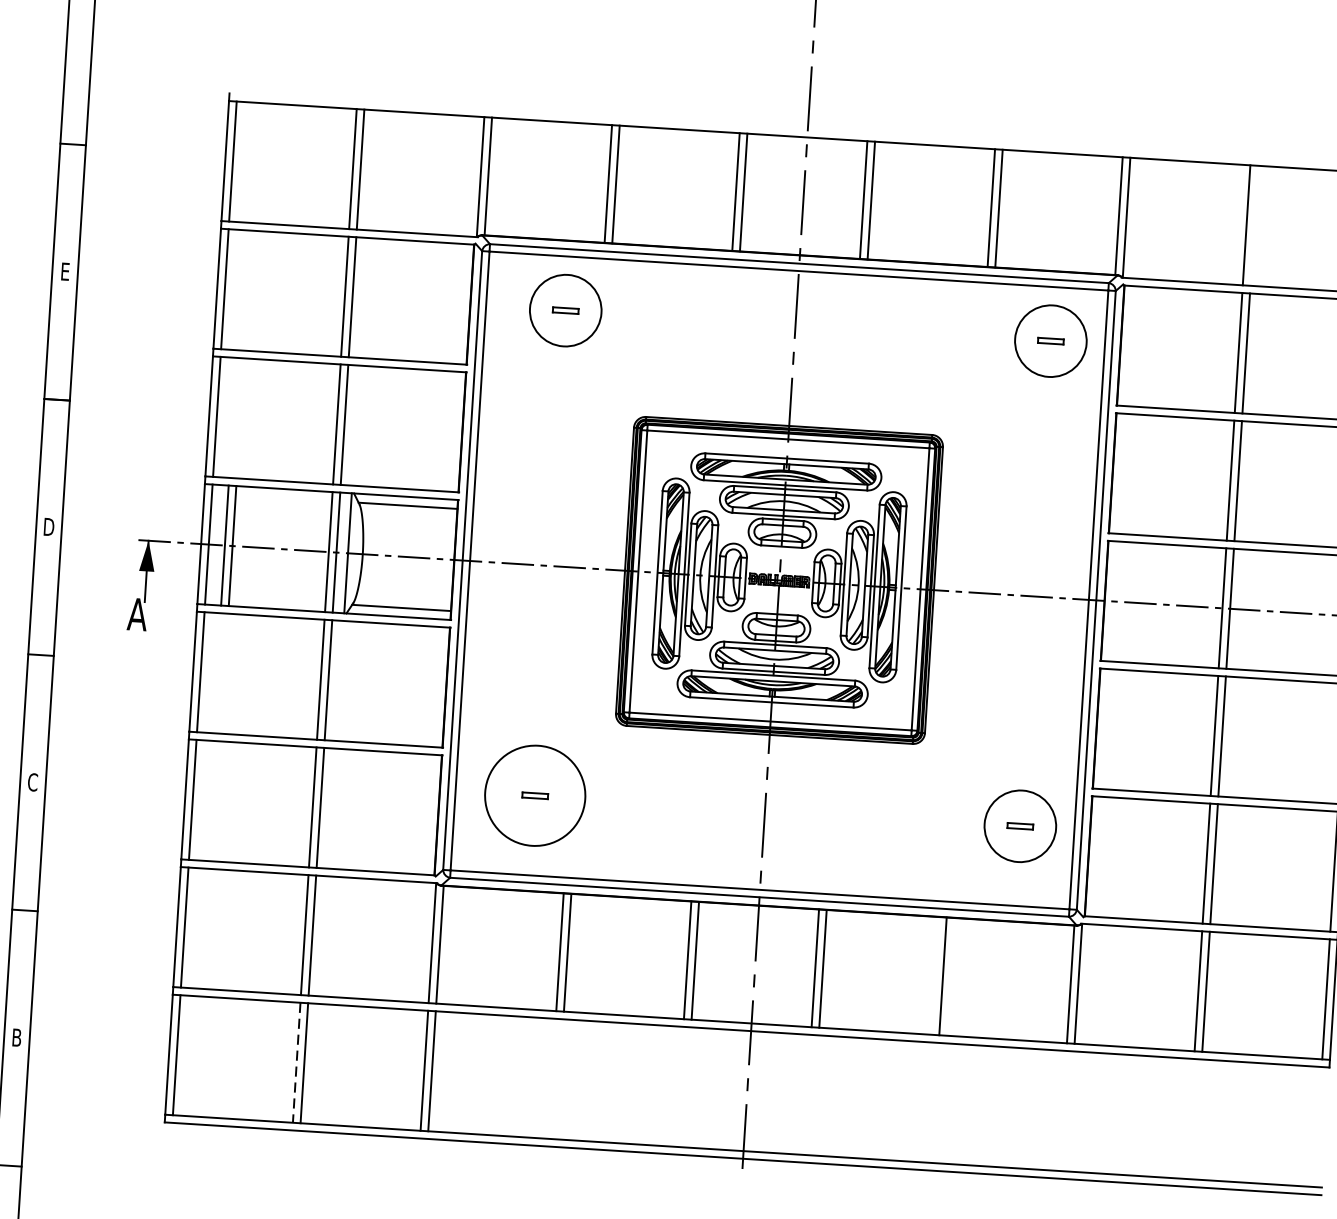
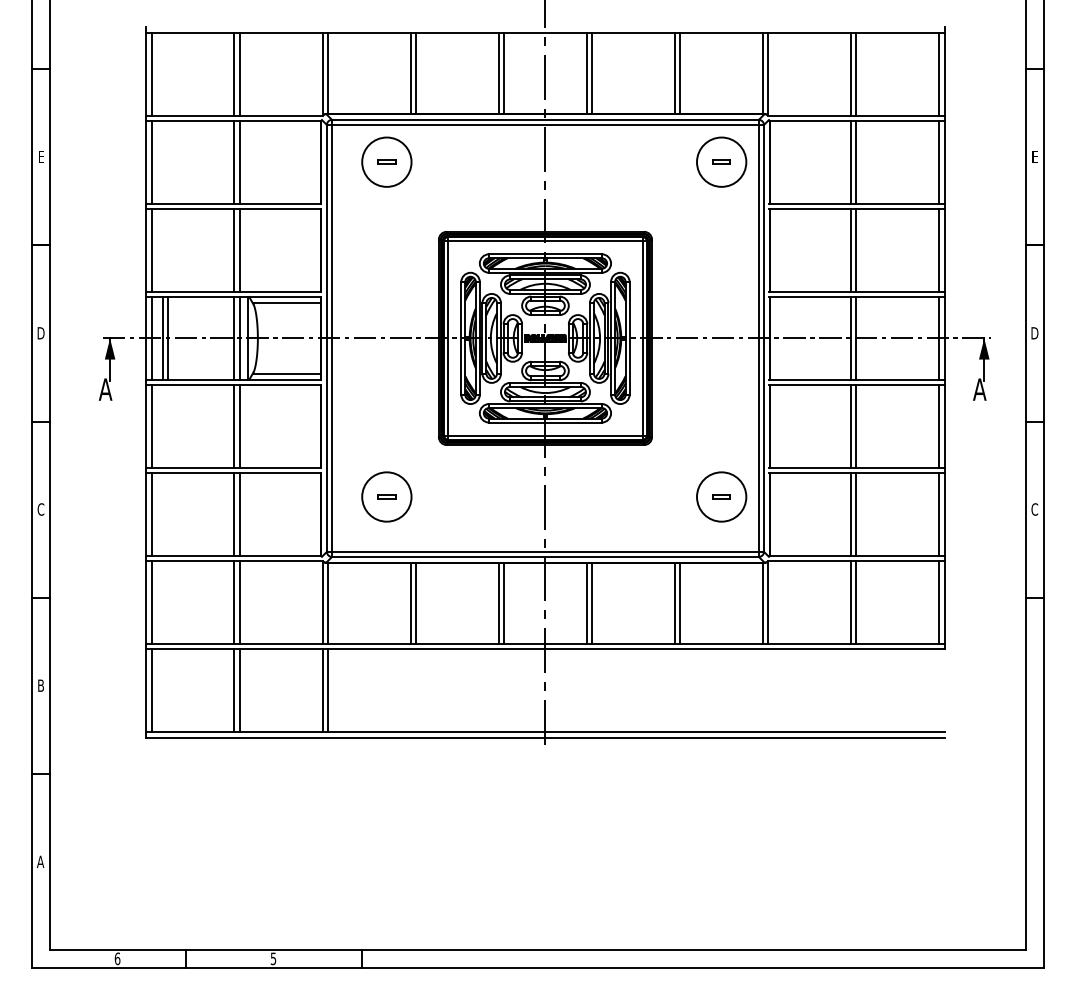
line: (1254, 224) -> (856, 73), added
circle: (534, 795) -> (386, 496), size x0.71
line: (951, 976) -> (680, 603), added
line: (296, 1063) -> (234, 691), dashed -> solid

